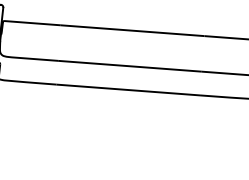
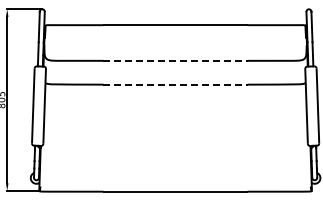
line: (130, 65) -> (176, 60), solid -> dashed
line: (129, 89) -> (176, 84), solid -> dashed

